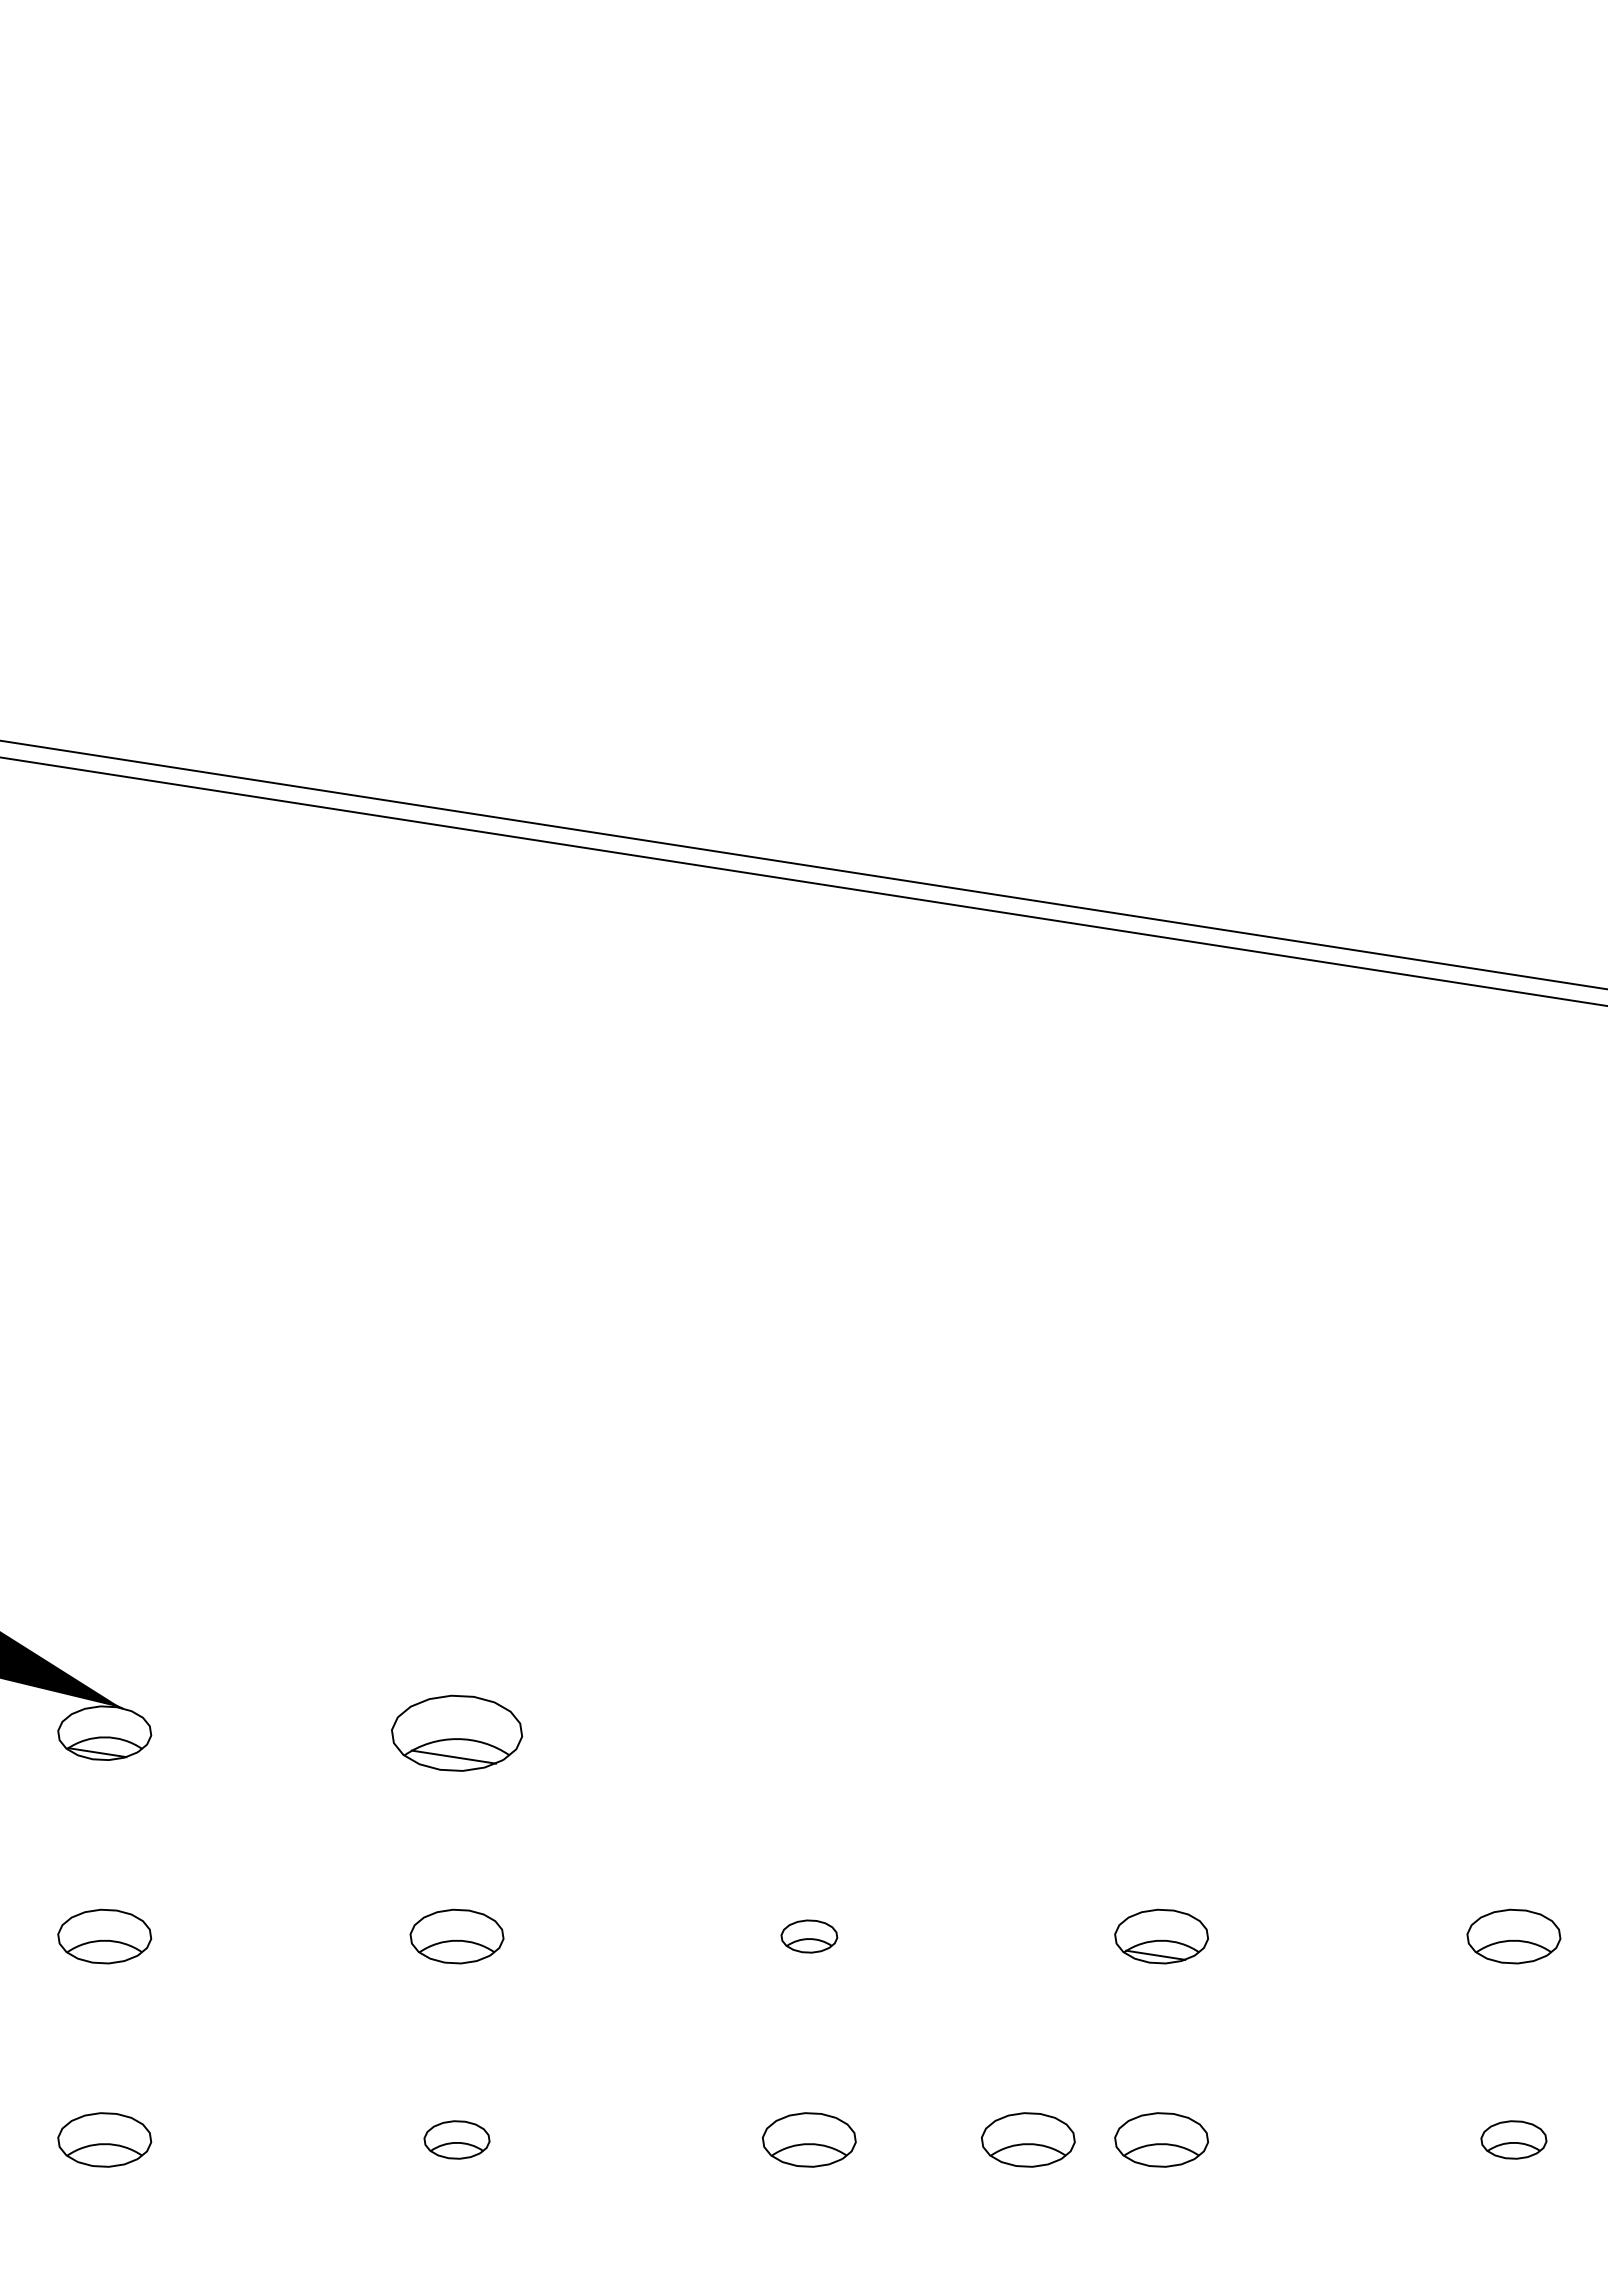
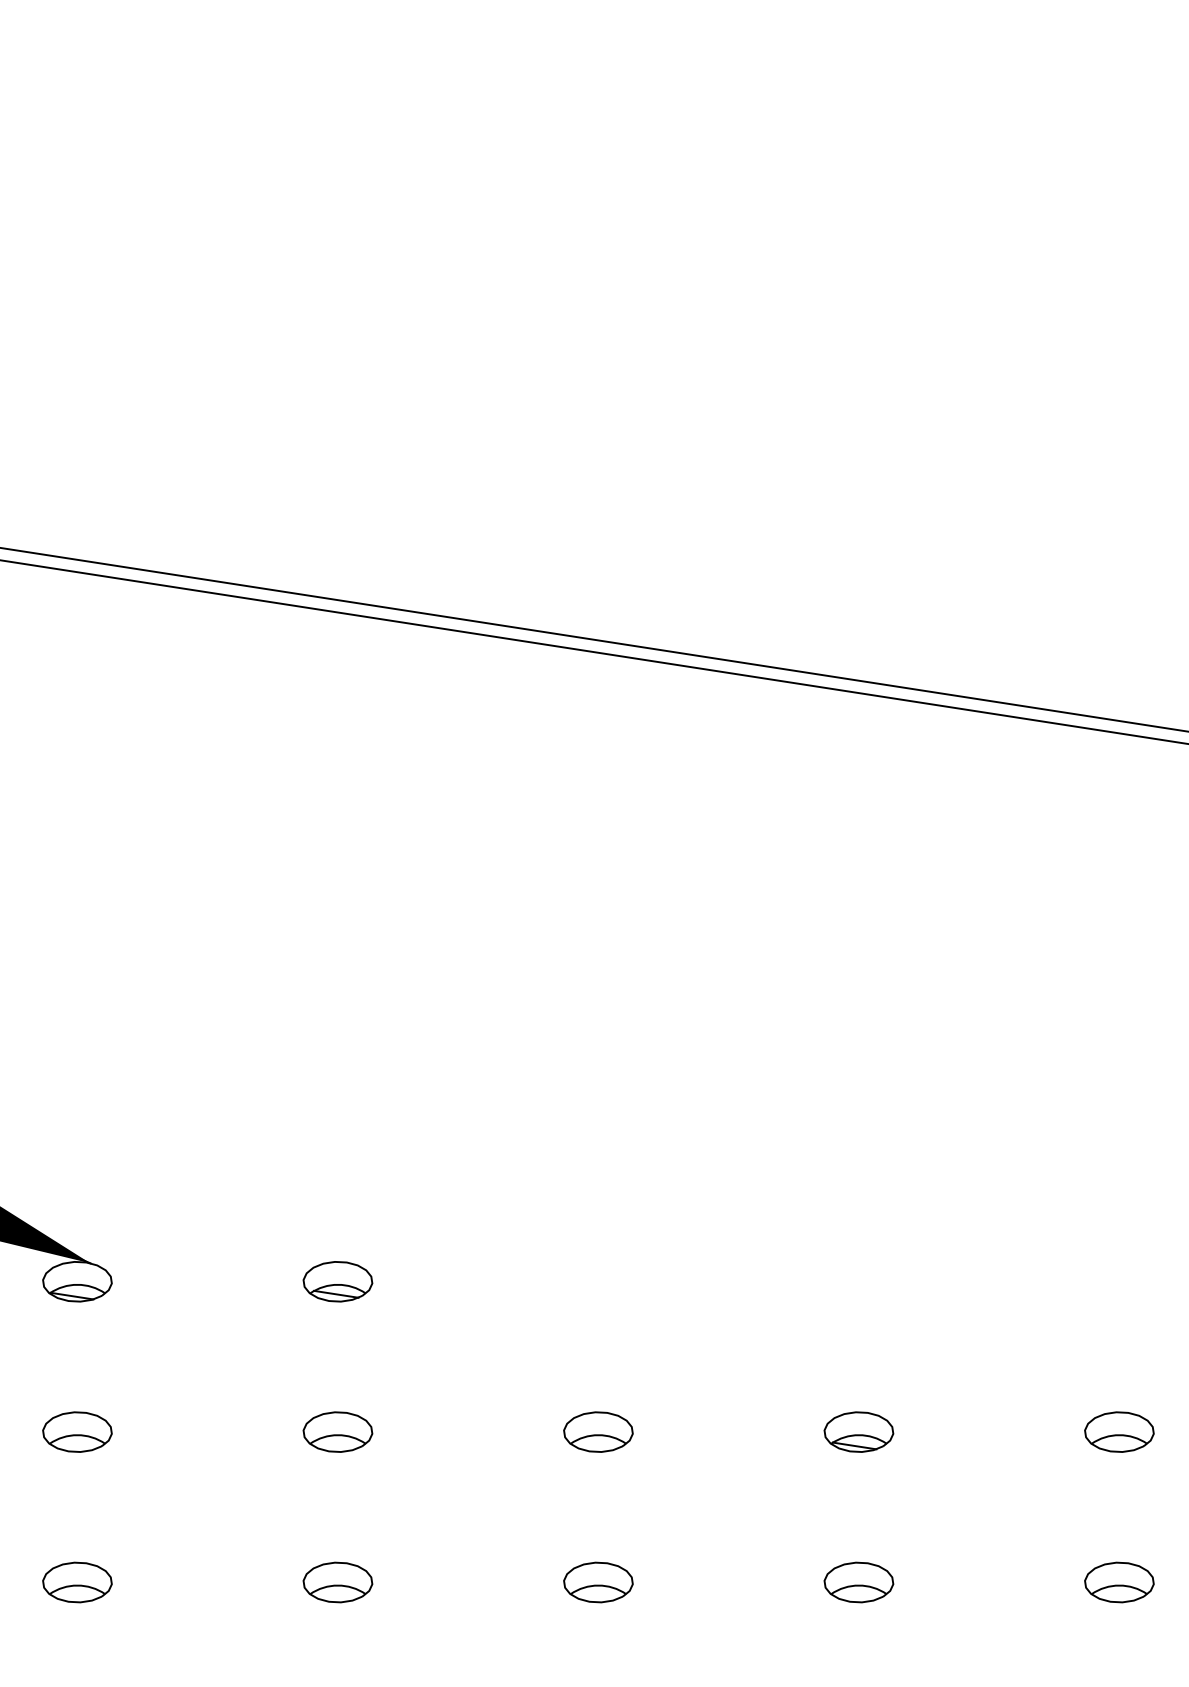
part: (456, 1732) -> (337, 1281), size x0.71
part: (809, 1936) -> (598, 1432), size x1.67
part: (456, 2139) -> (337, 1582), size x1.43
part: (1028, 2139) -> (760, 1582), removed
part: (1513, 2139) -> (1119, 1582), size x1.43

